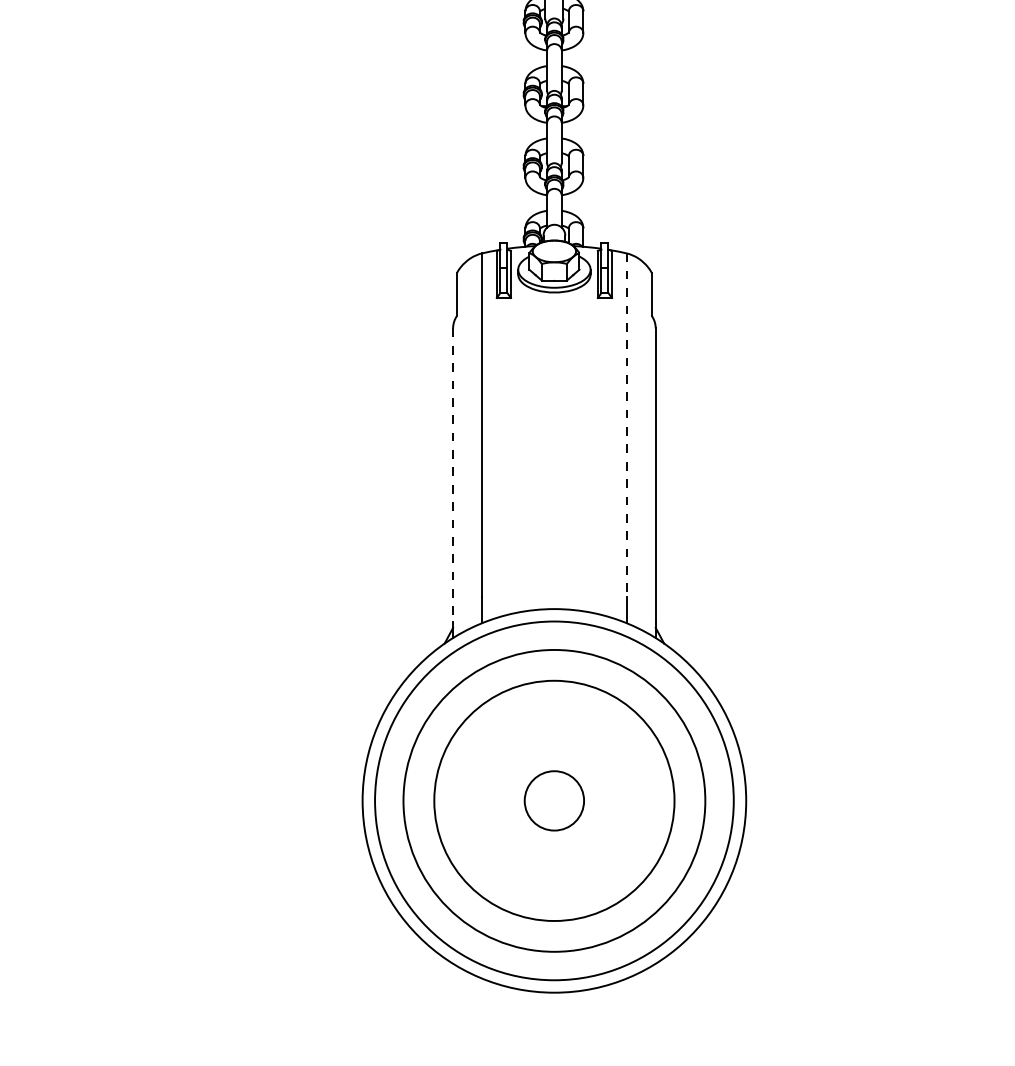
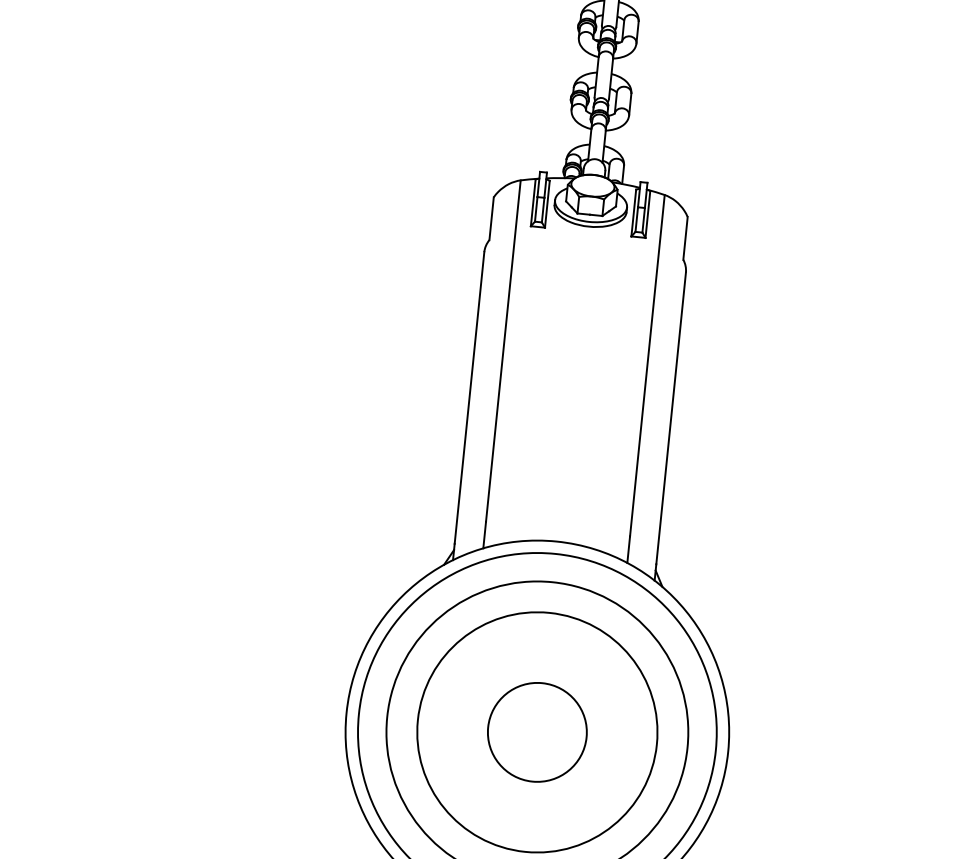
line: (626, 424) -> (647, 365), dashed -> solid
line: (453, 475) -> (469, 398), dashed -> solid
circle: (553, 800) -> (536, 731), size x1.67

